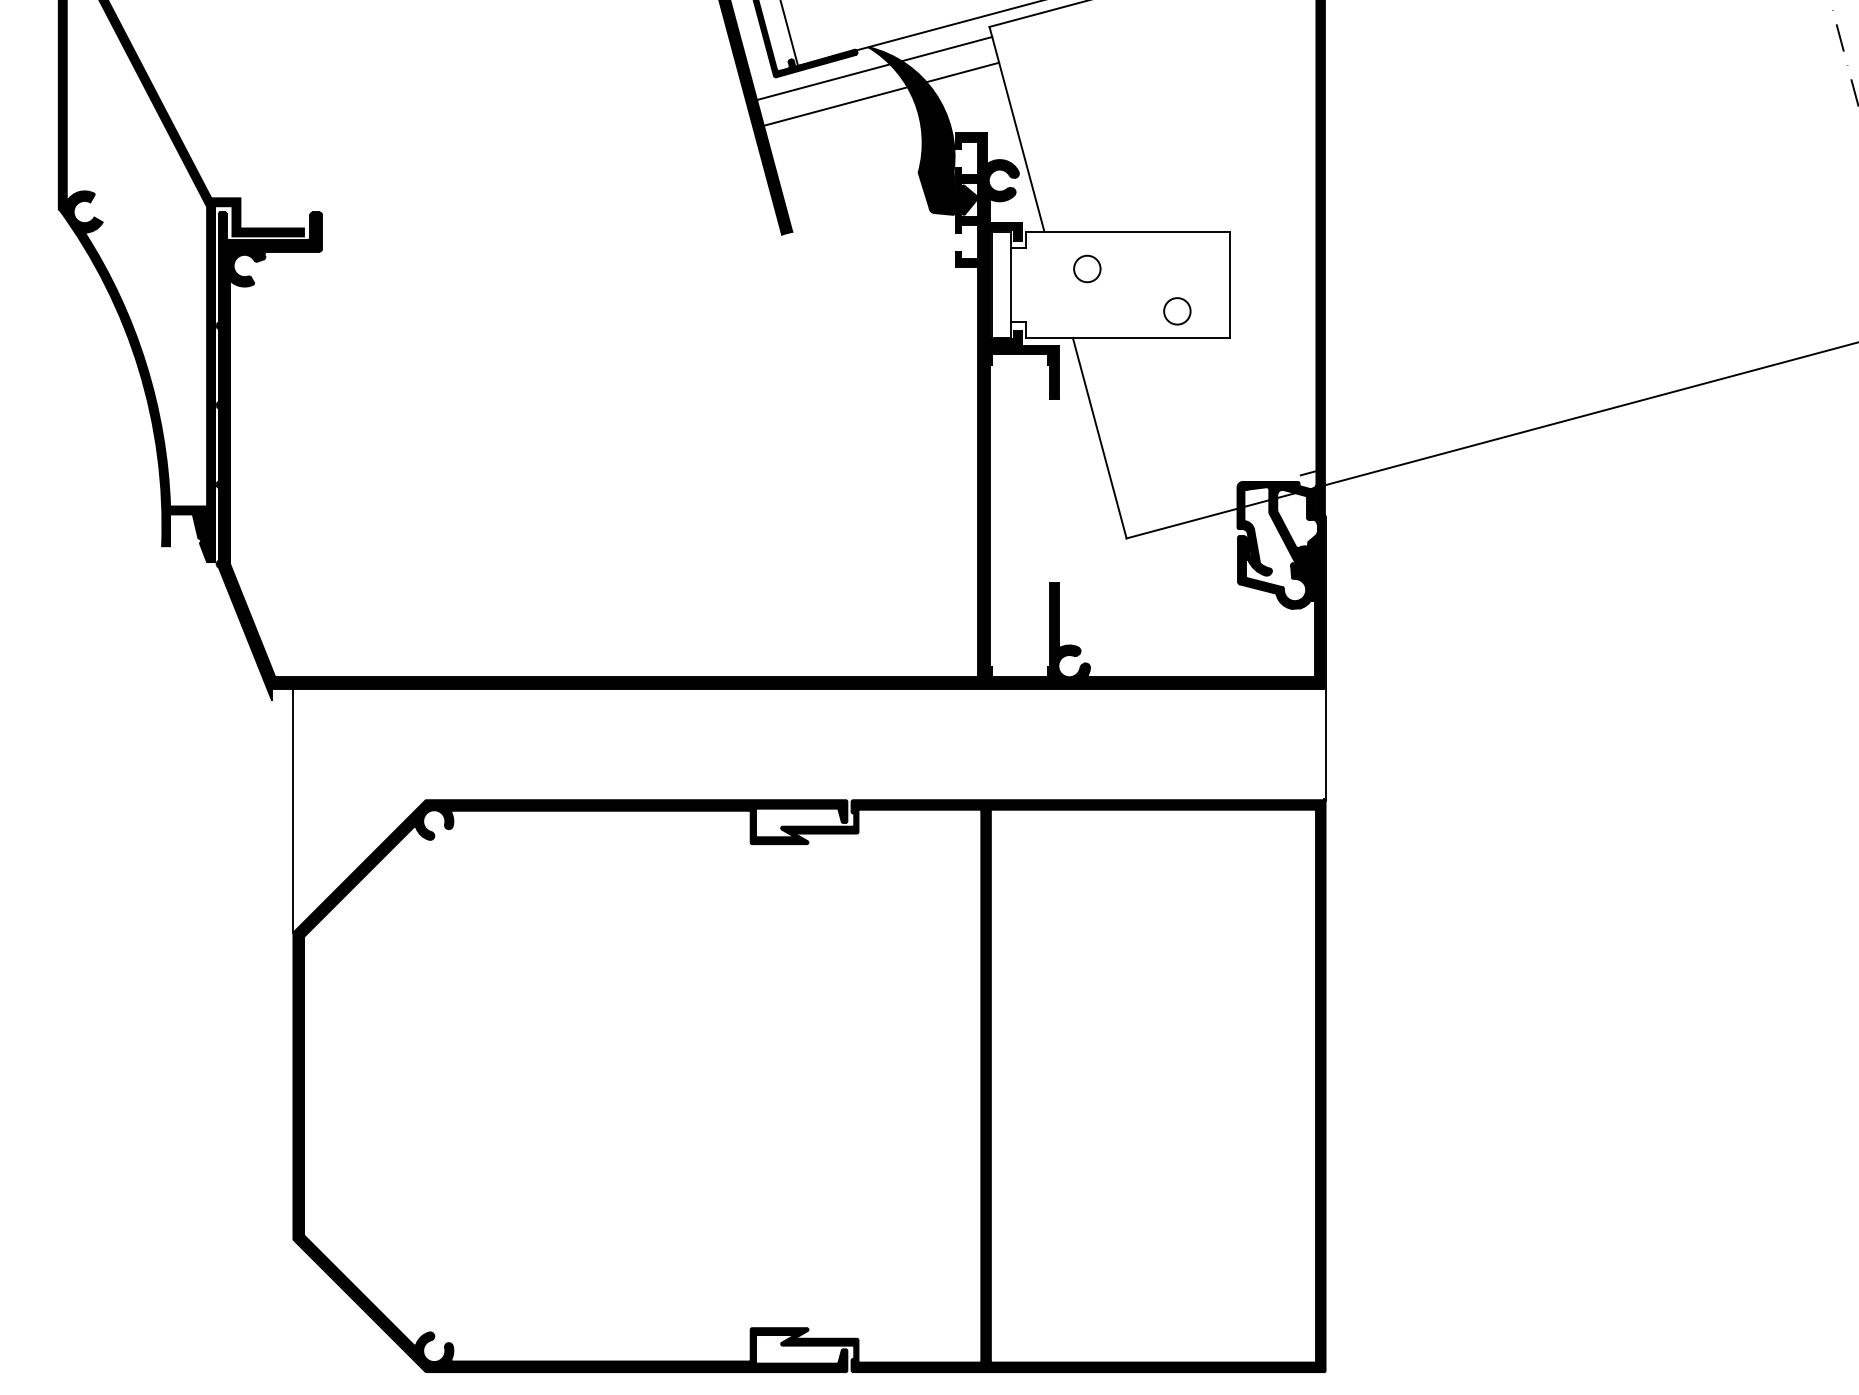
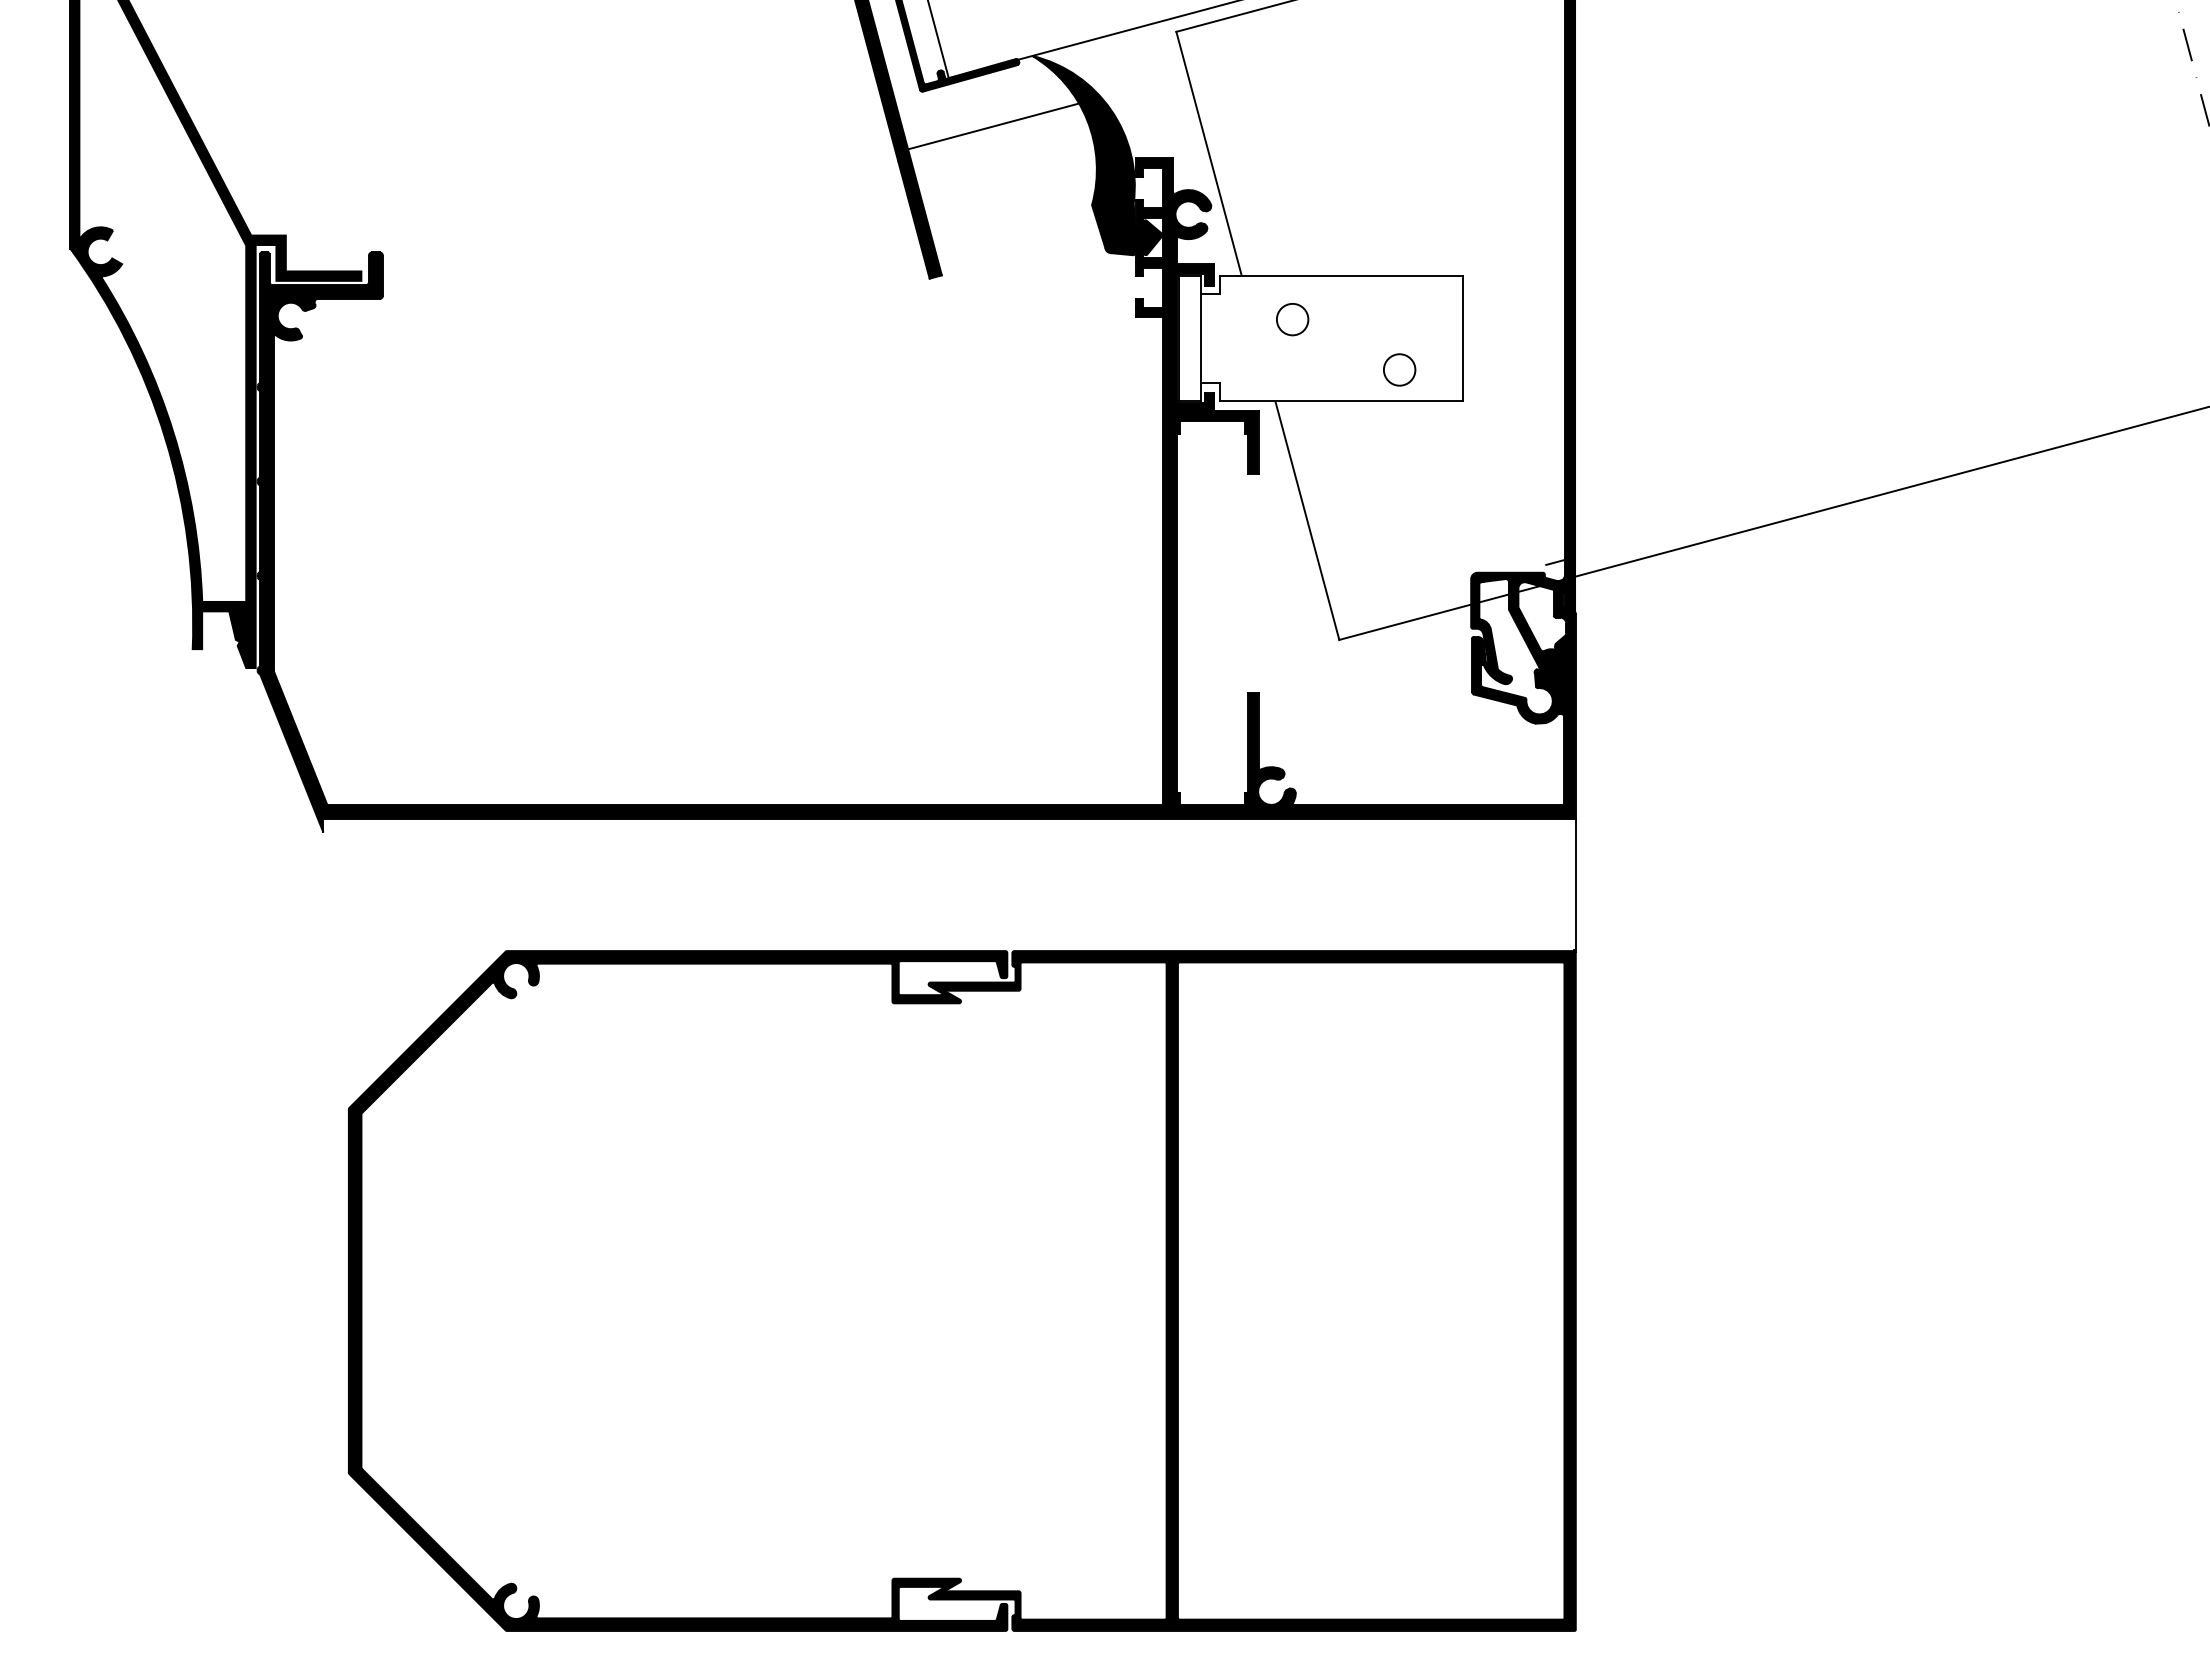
line: (946, 48) -> (1125, 57), removed
line: (962, 72) -> (1144, 85), removed
line: (823, 82) -> (978, 97), removed
line: (293, 810) -> (348, 963), removed

